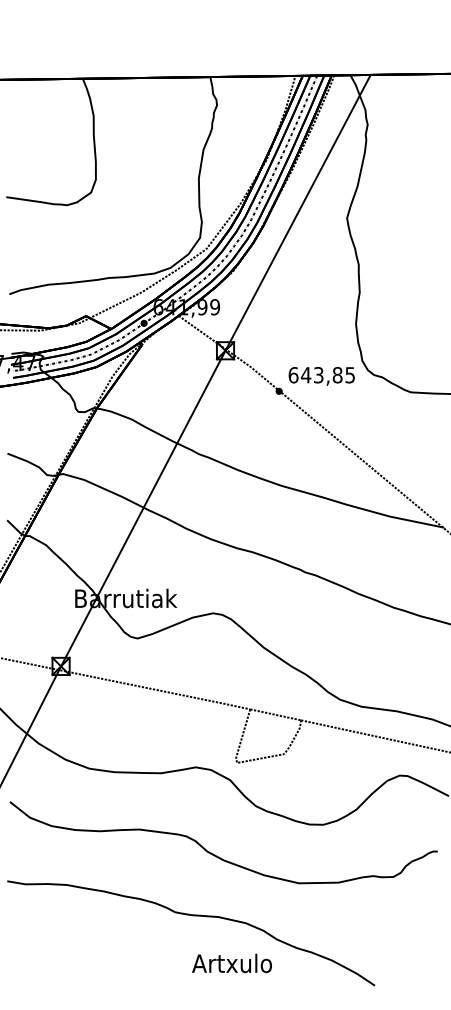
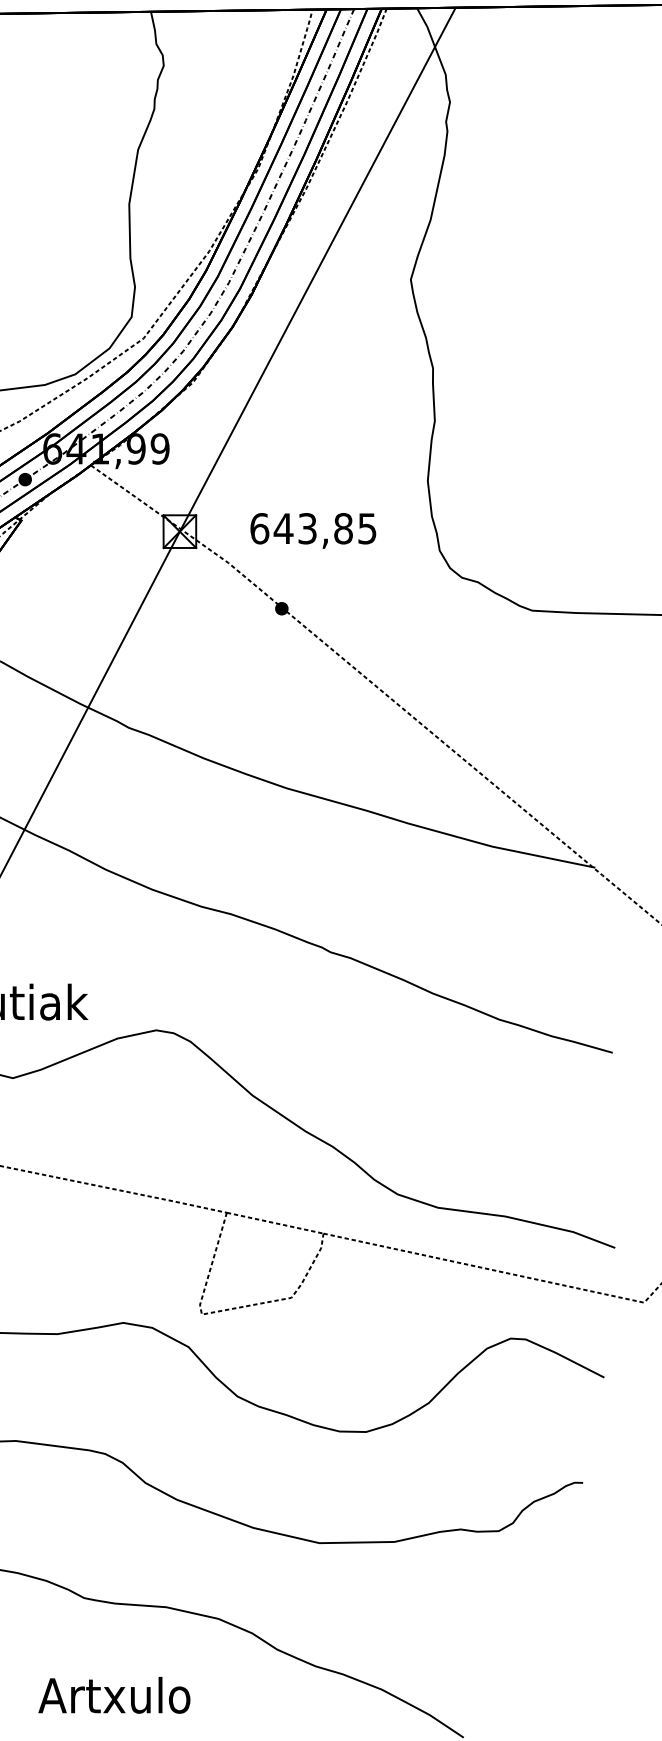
text: (321, 376) -> (312, 531), moved
text: (231, 963) -> (113, 1695), moved

